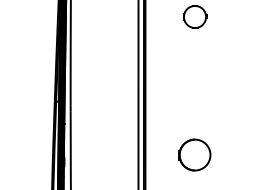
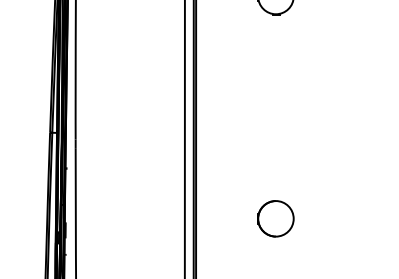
part: (194, 154) -> (275, 217), size x0.71

